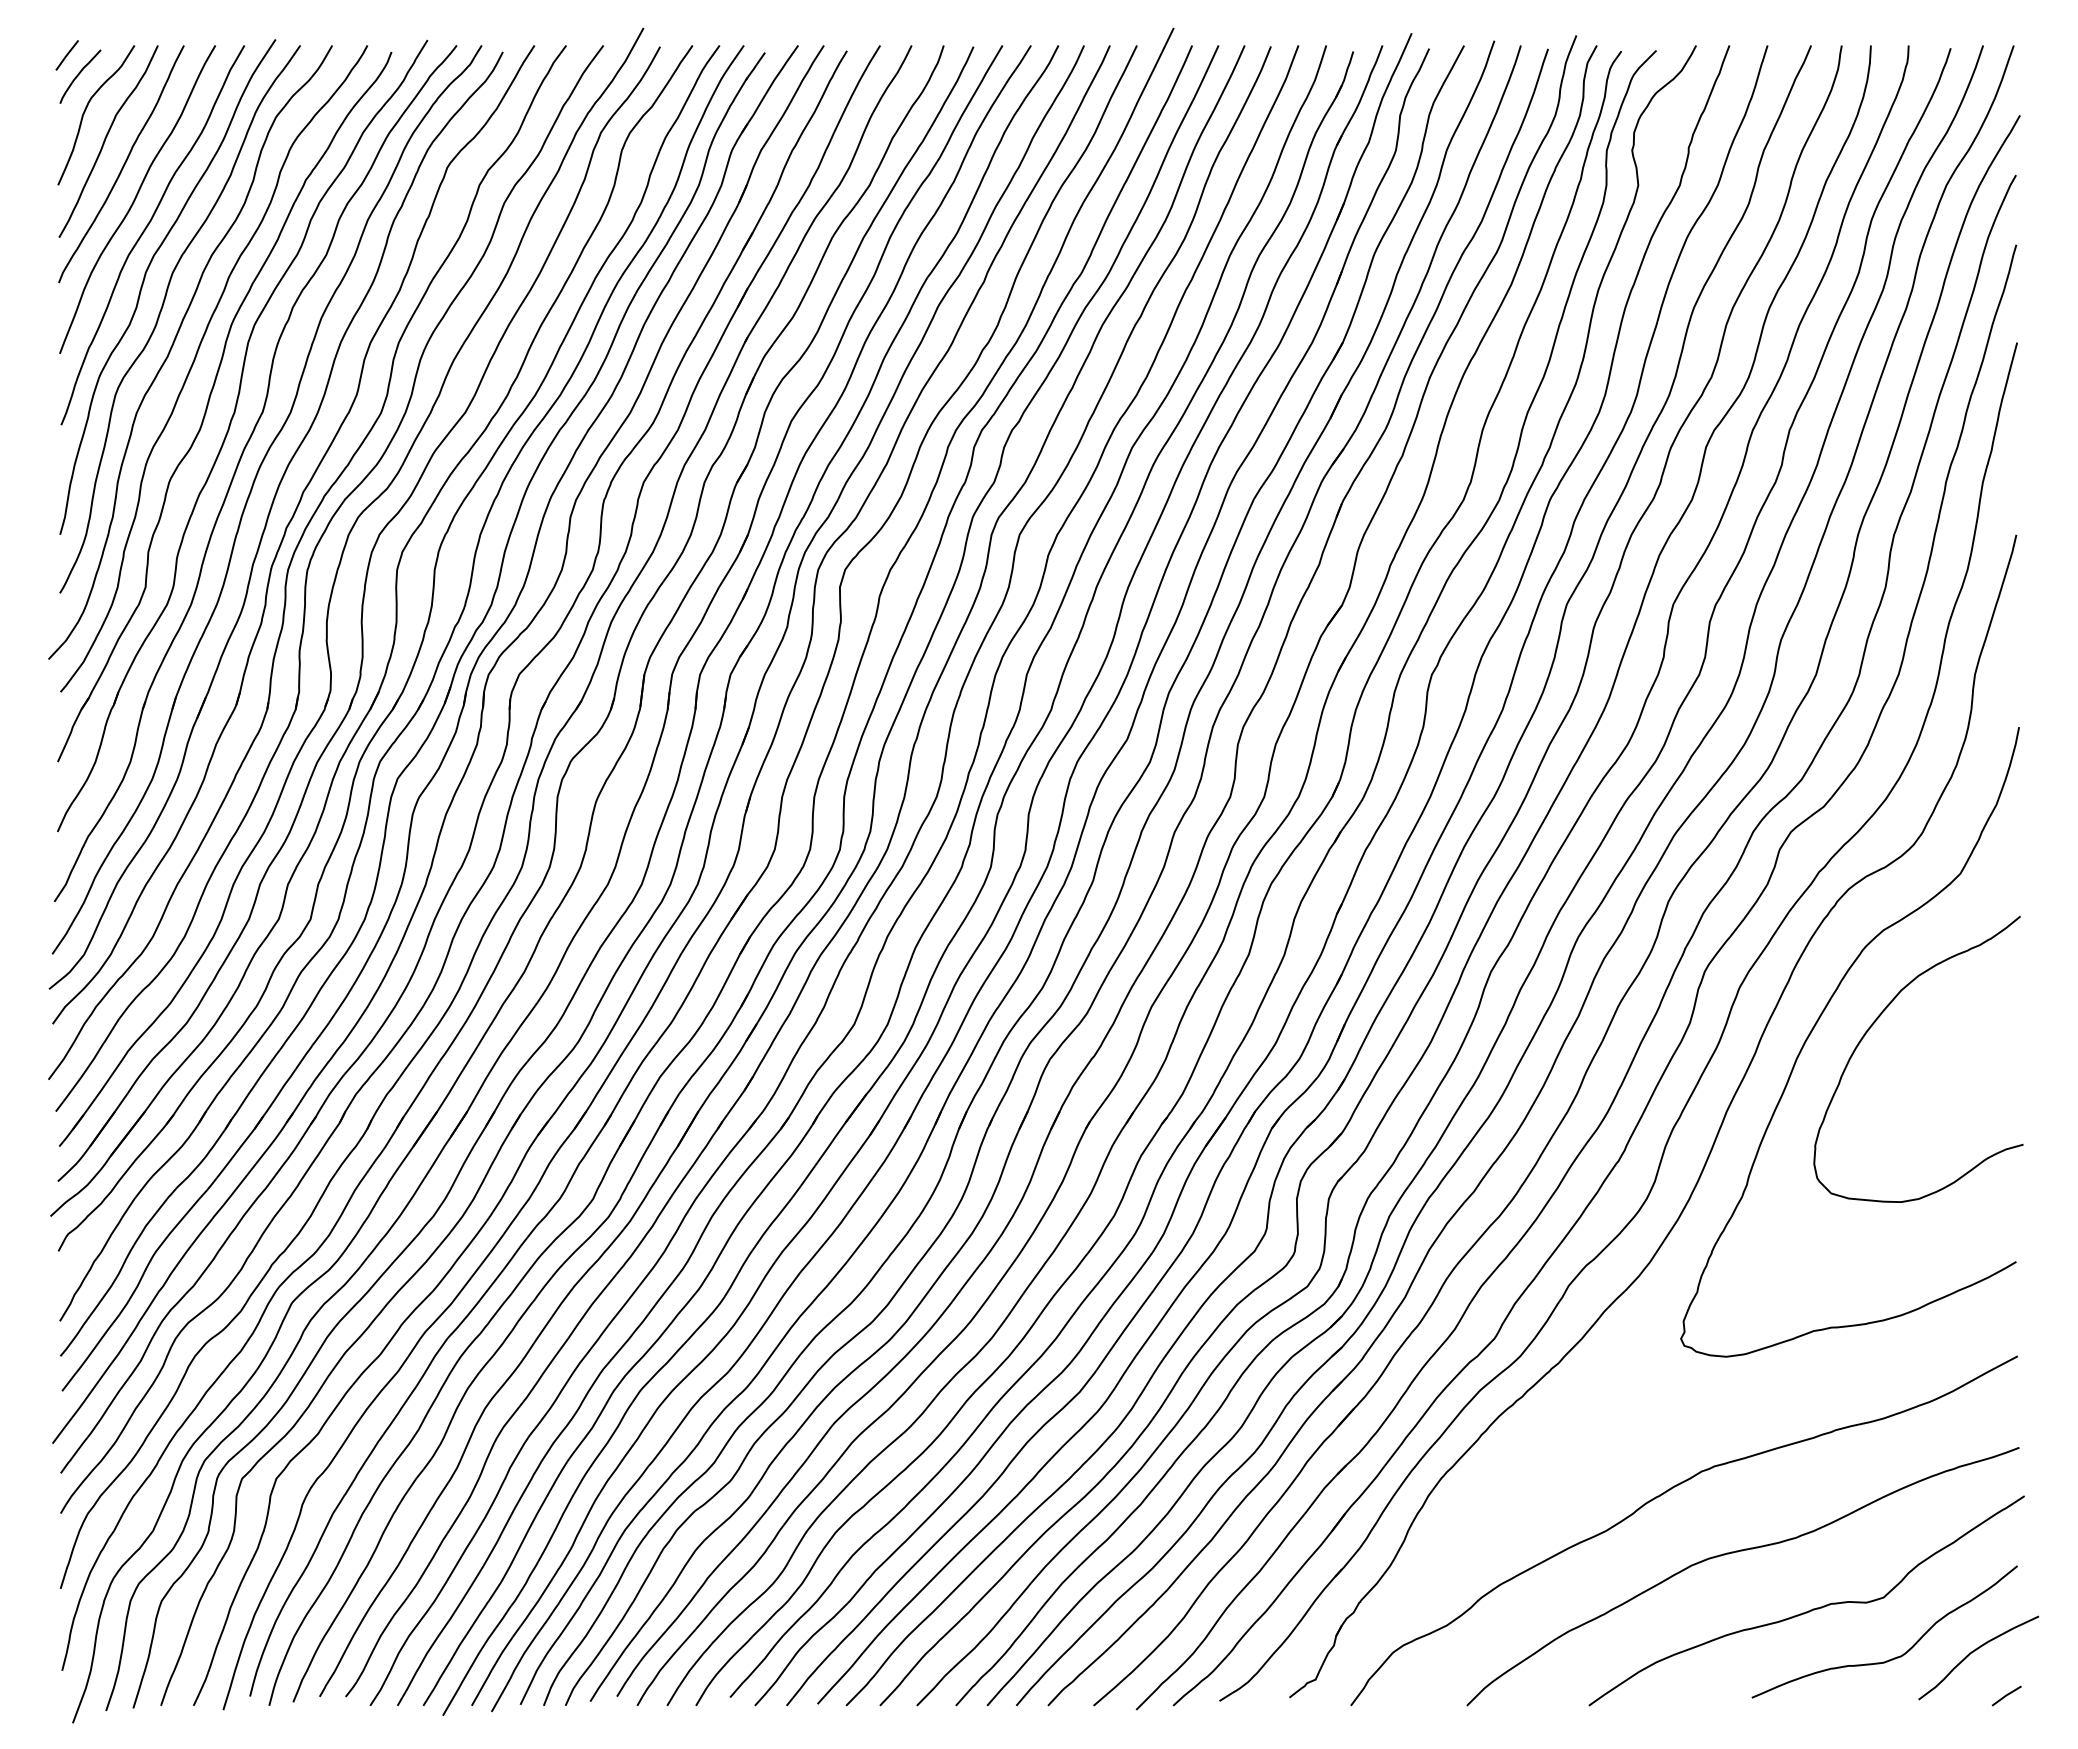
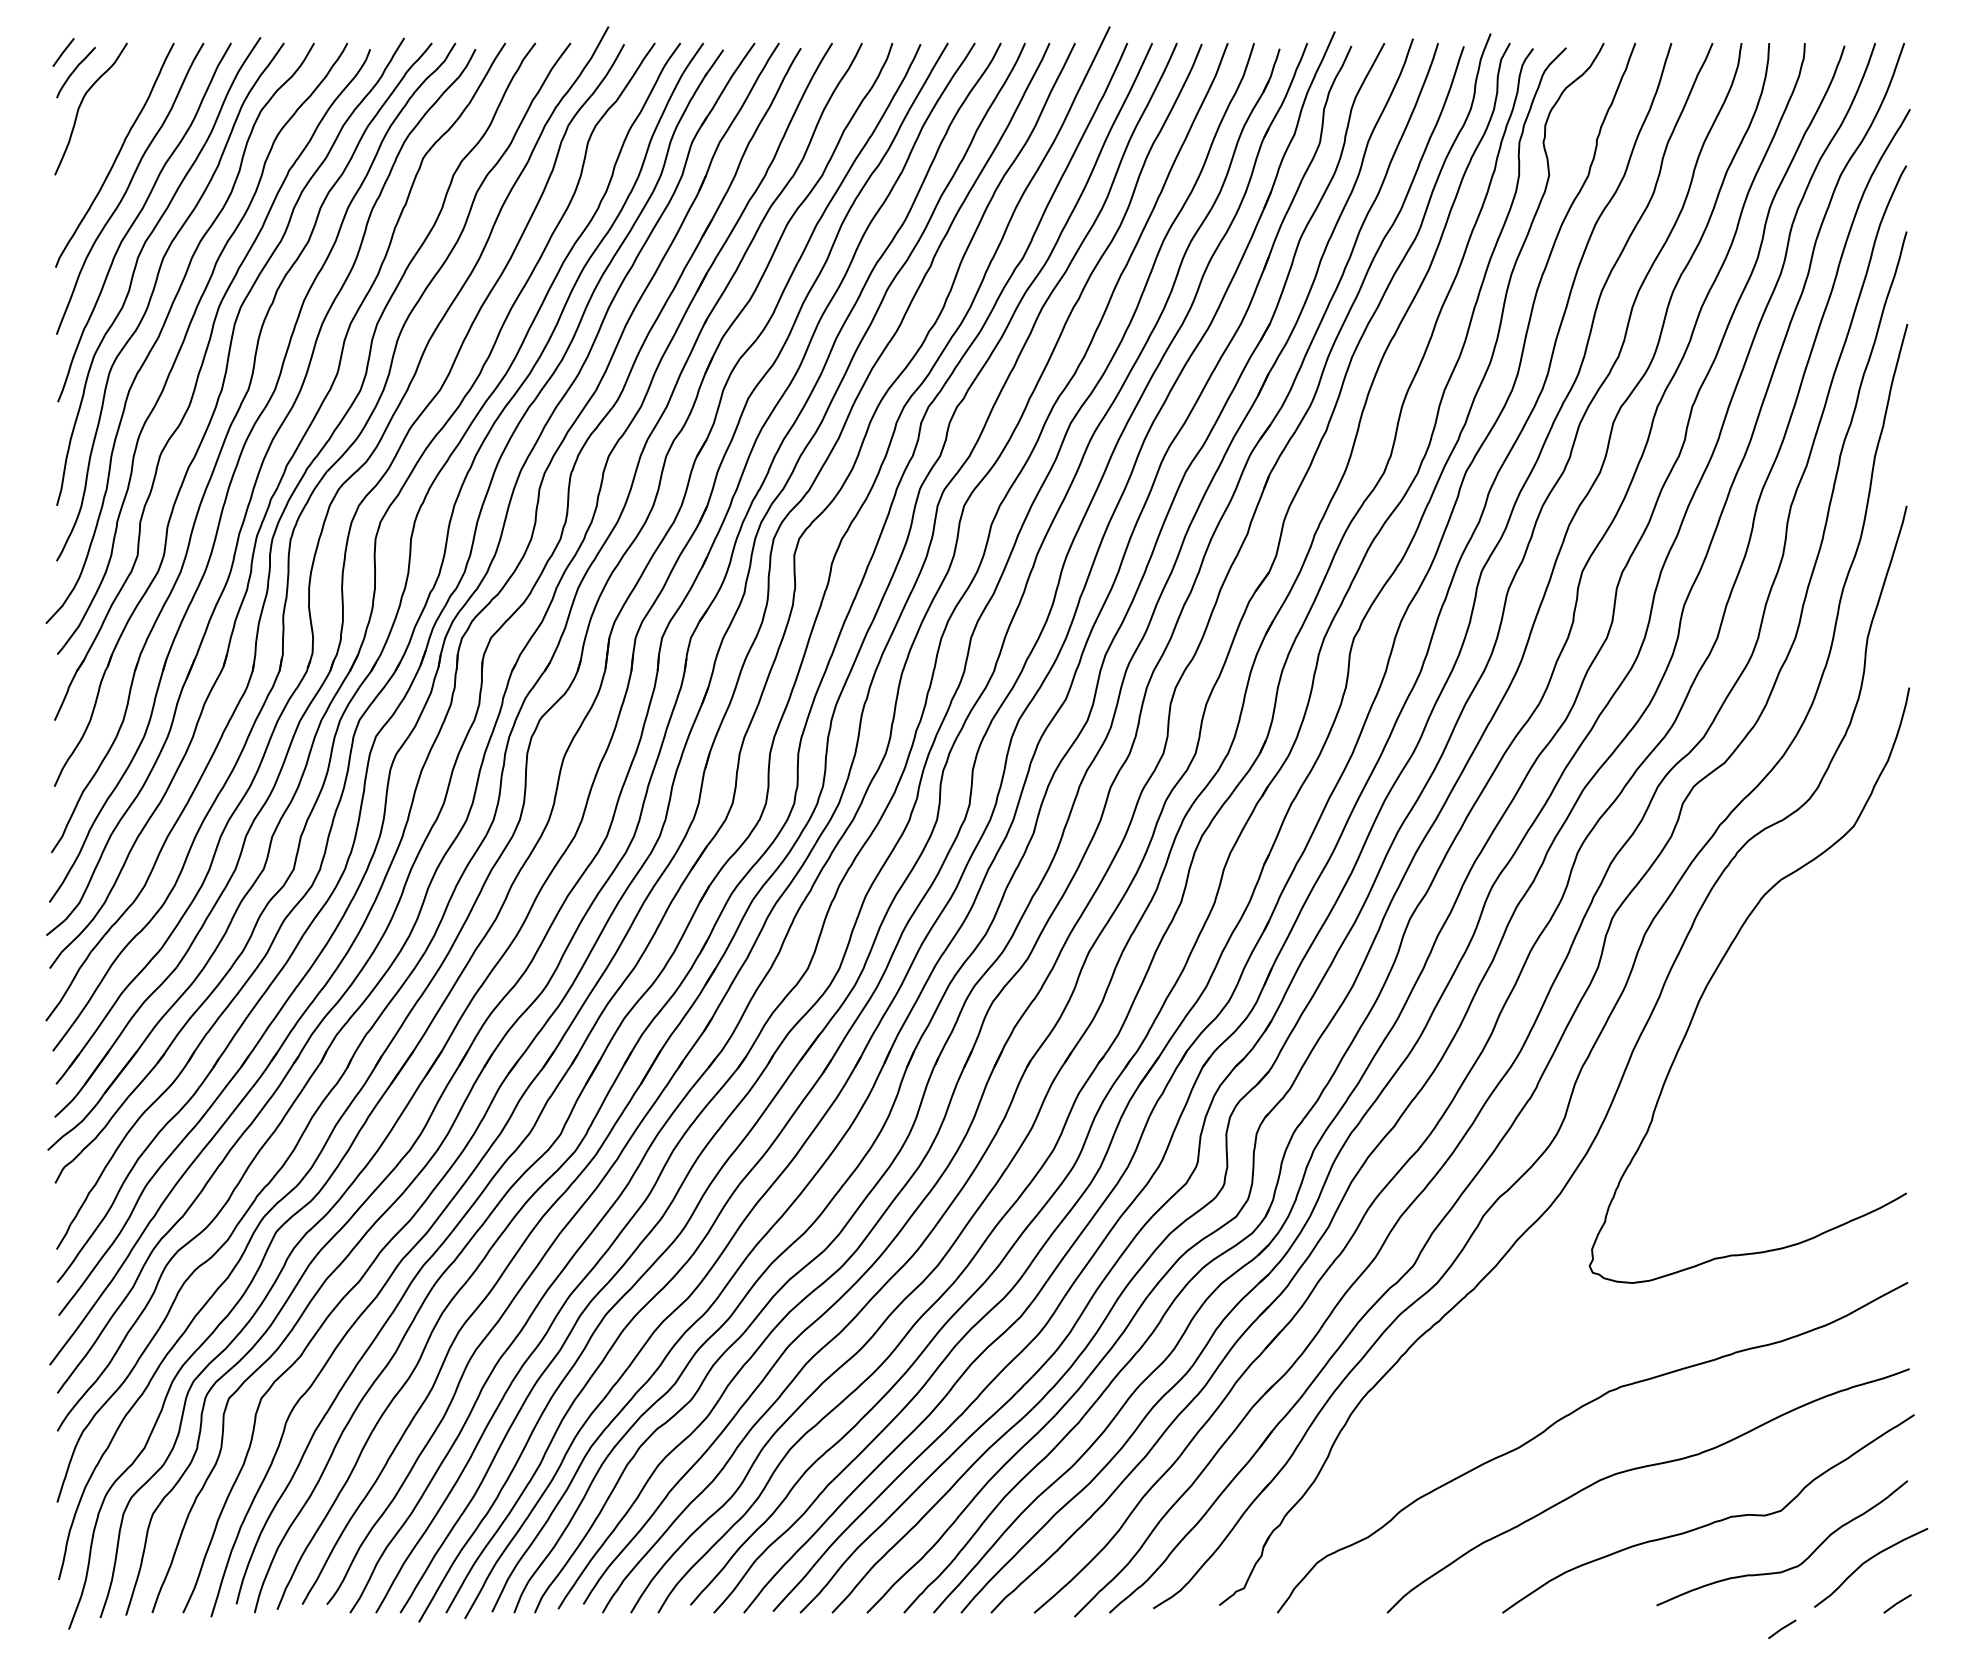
curve: (106, 139) -> (100, 131), removed
curve: (1872, 1026) -> (1770, 970), removed
line: (1884, 1722) -> (1782, 1628), added

